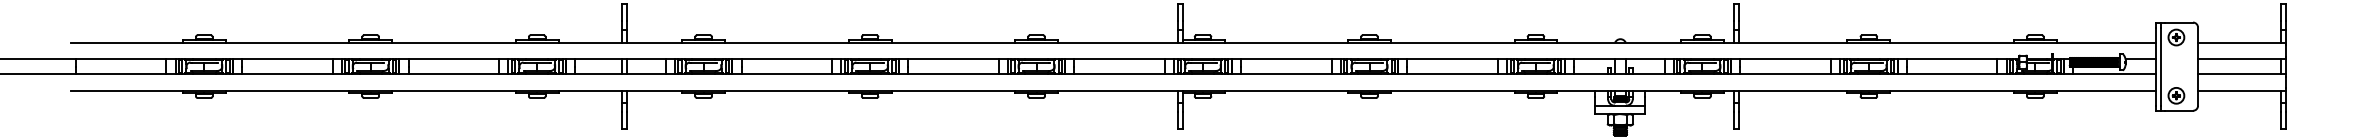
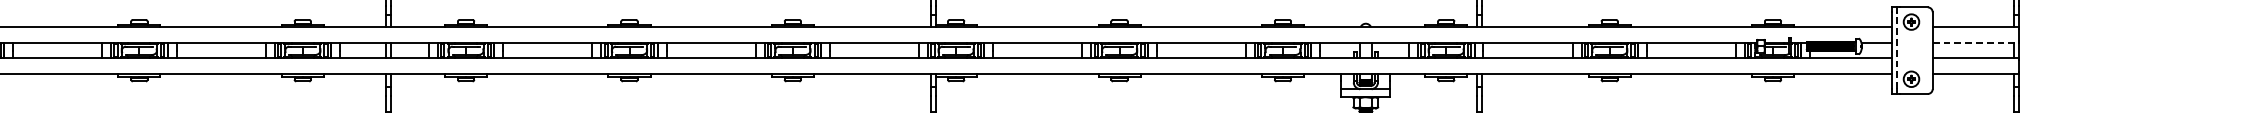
line: (2242, 59) -> (1976, 43), solid -> dashed
line: (2161, 66) -> (1896, 50), solid -> dashed

